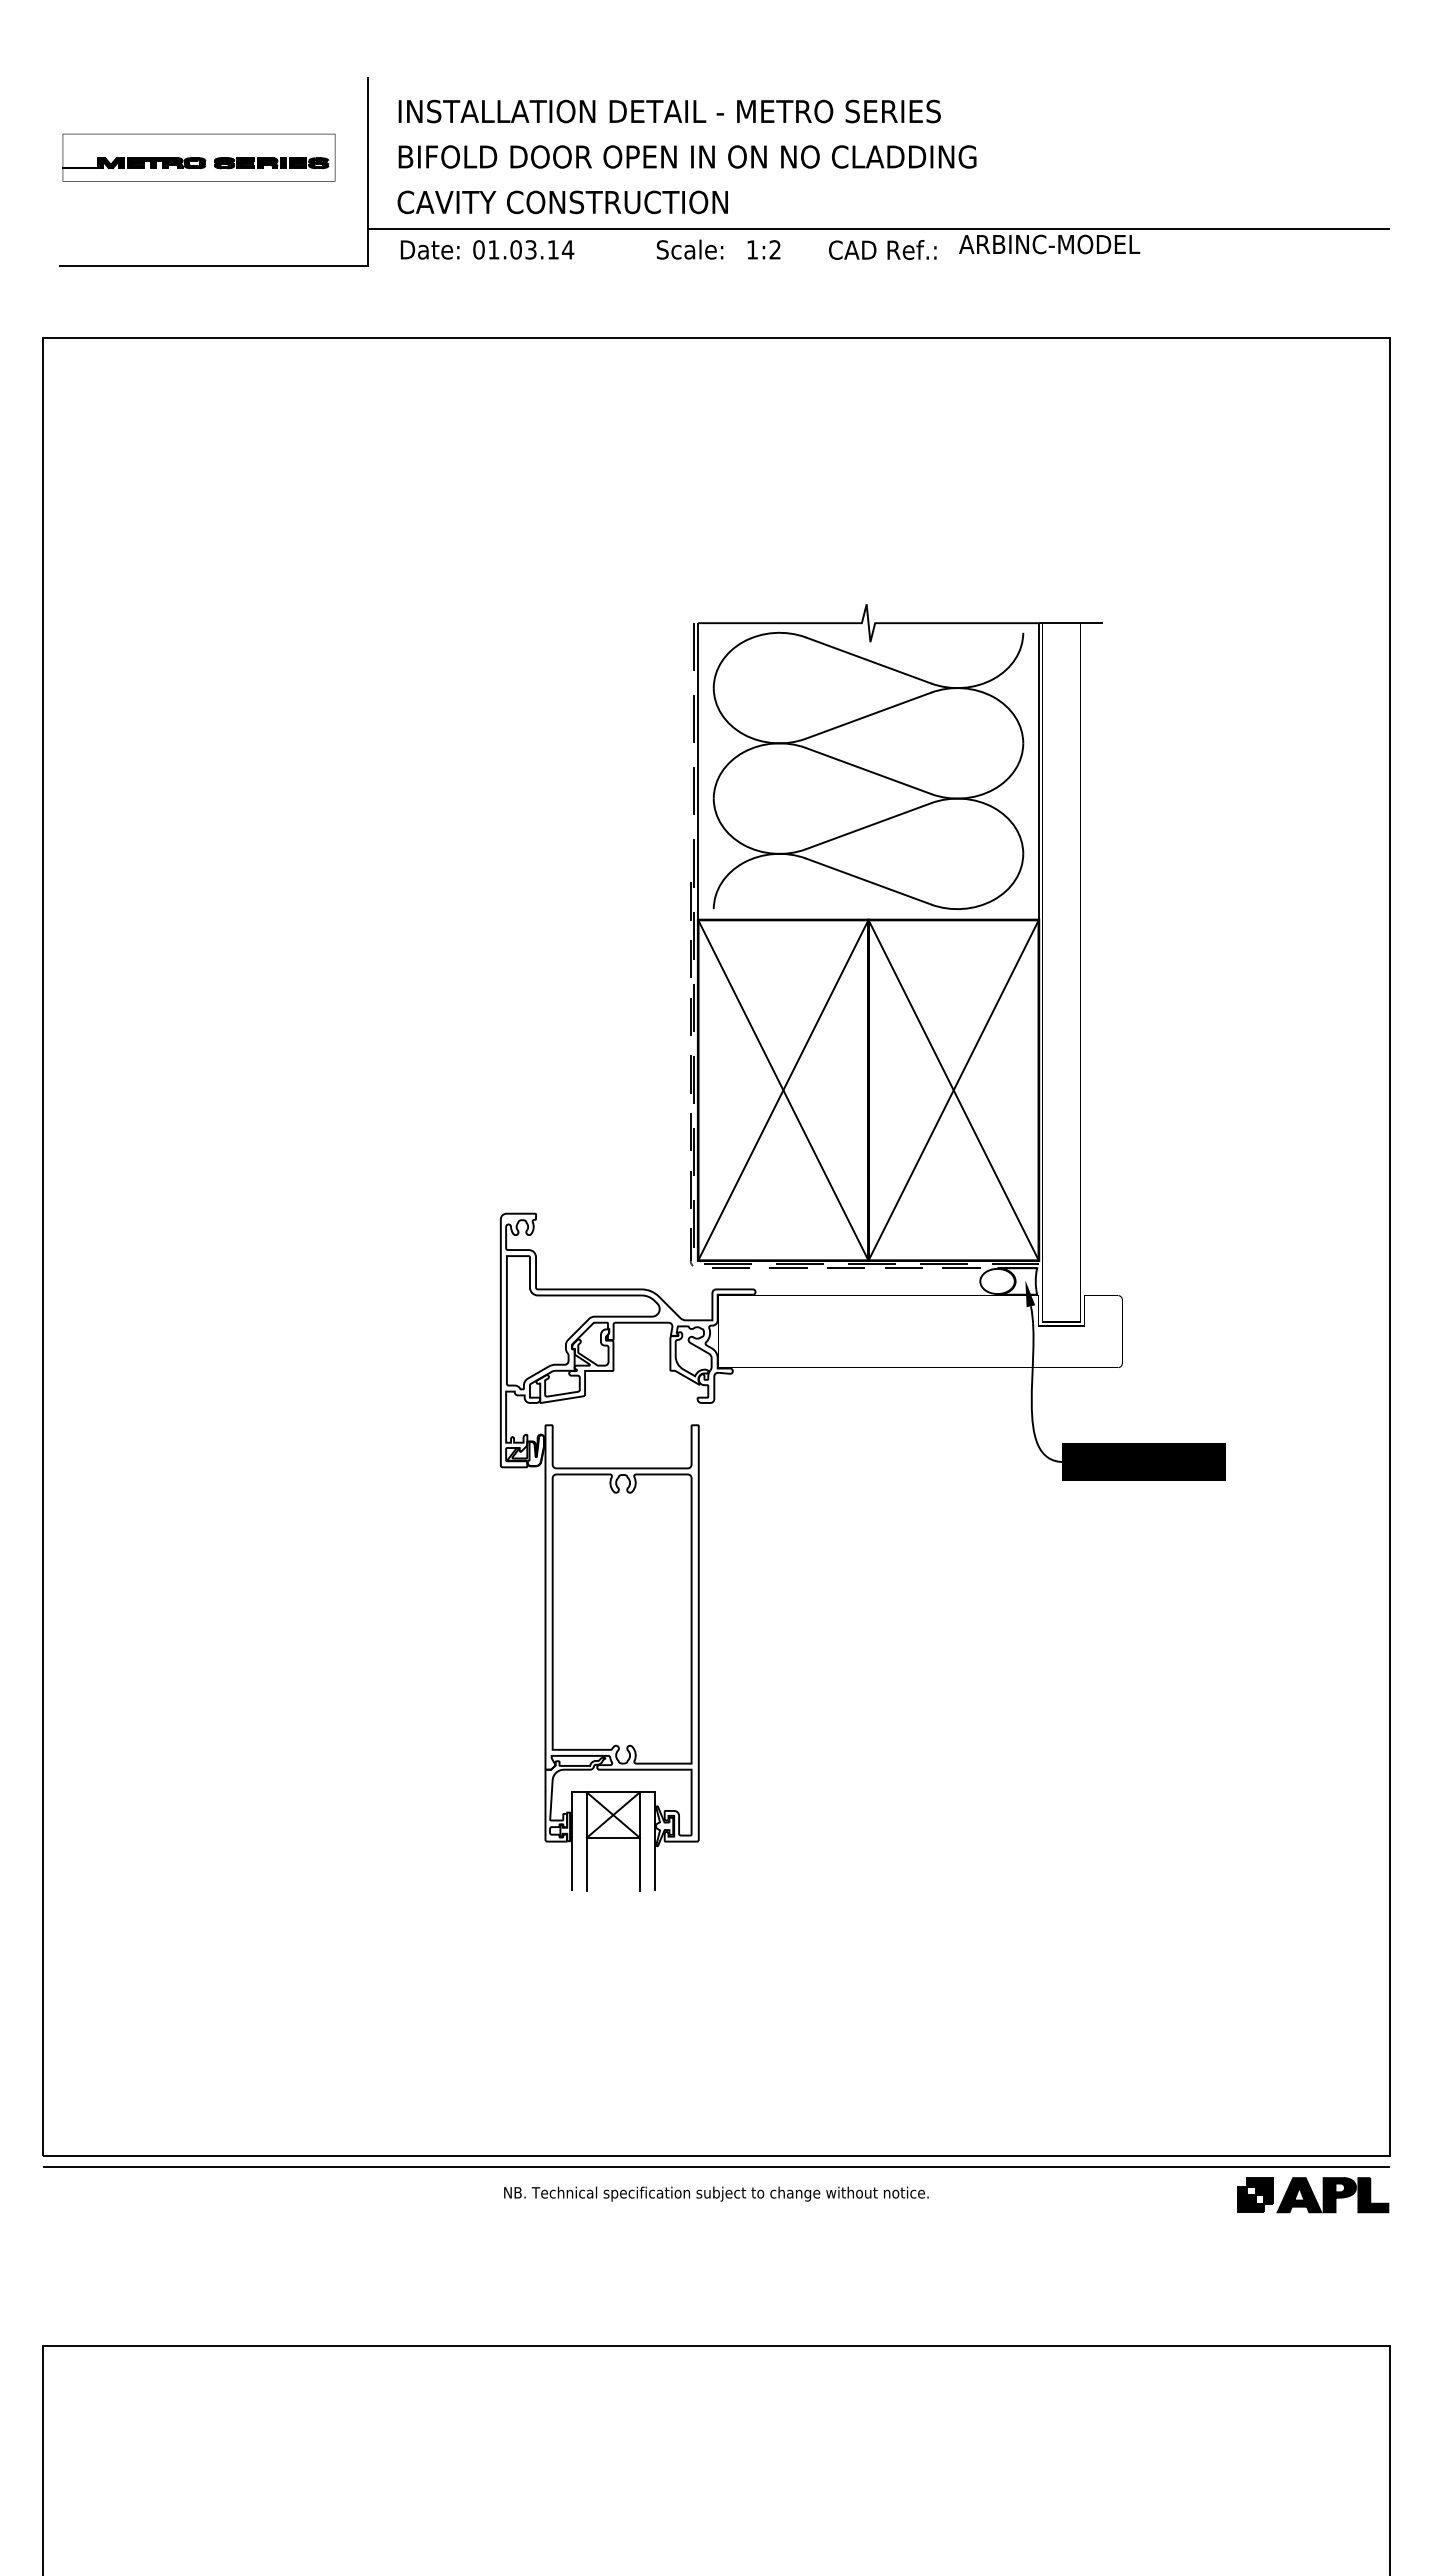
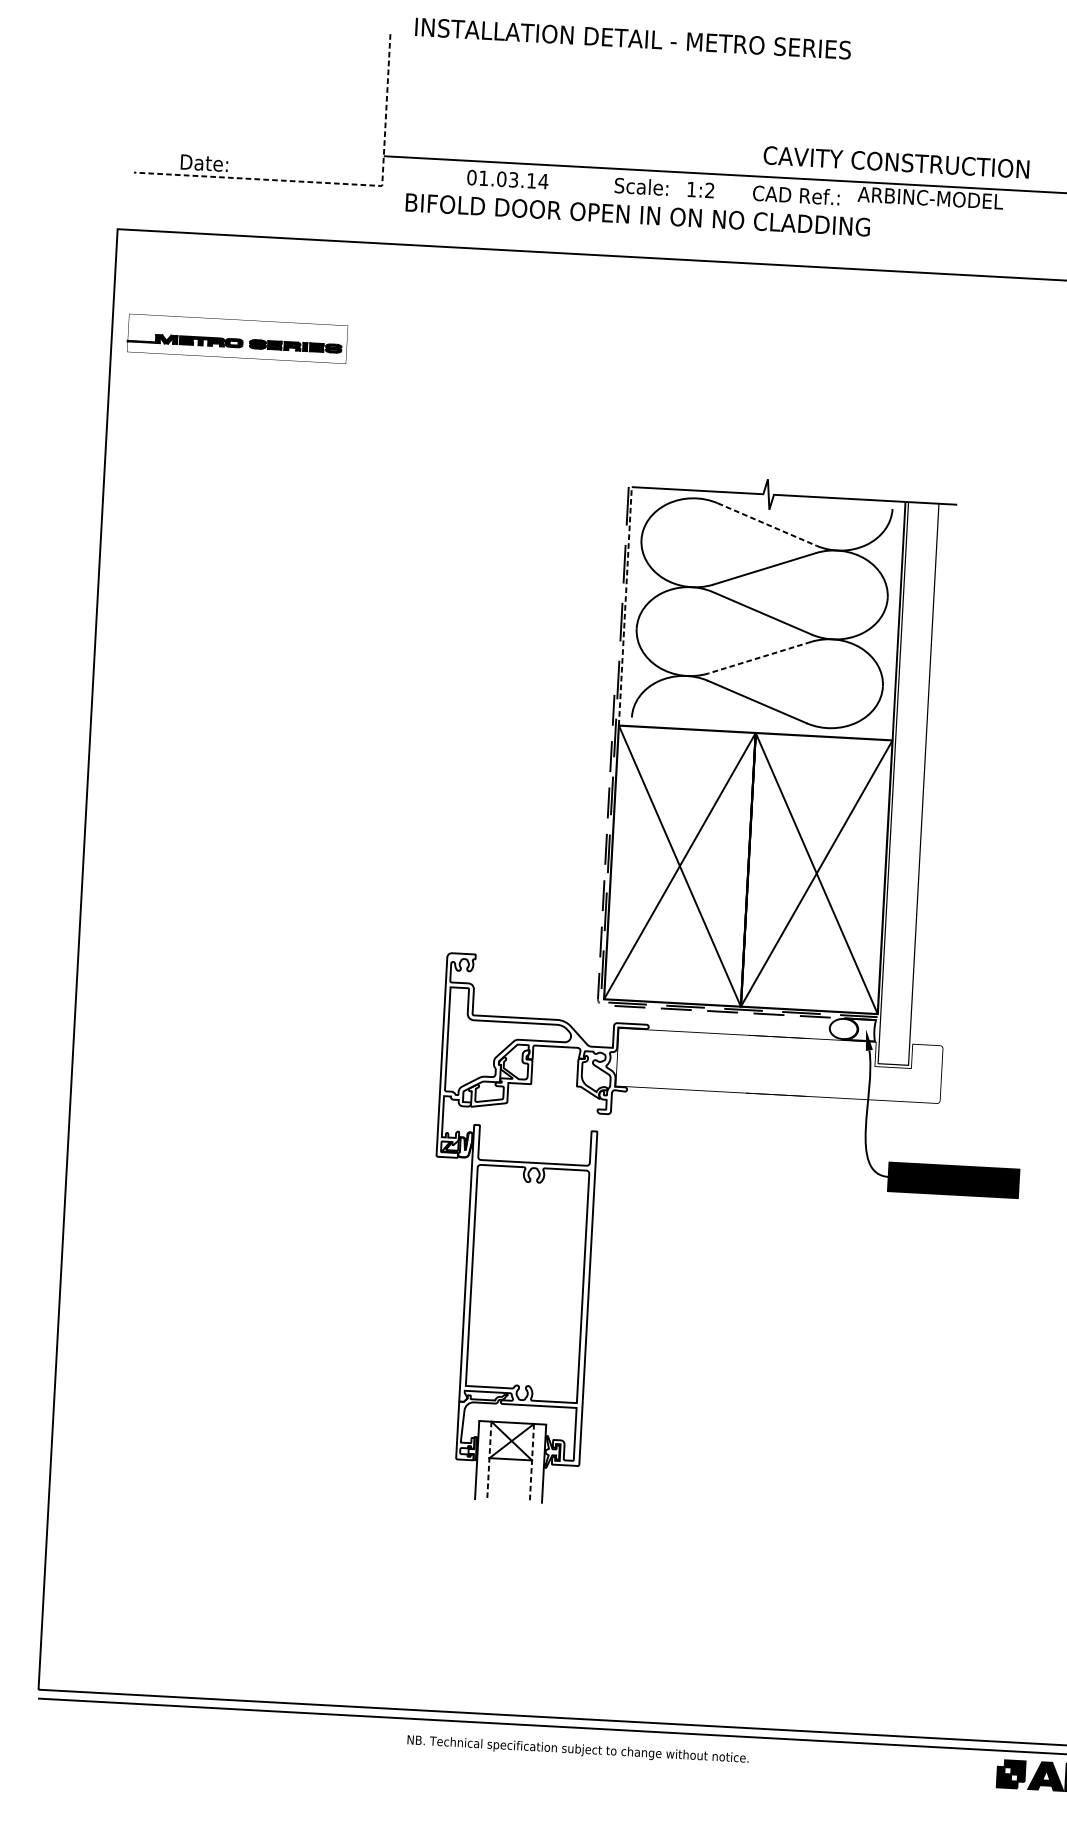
text: (669, 111) -> (632, 38), moved
text: (687, 156) -> (637, 214), moved
part: (198, 157) -> (237, 338), moved
text: (562, 202) -> (896, 162), moved
text: (429, 249) -> (204, 162), moved
line: (308, 266) -> (334, 183), solid -> dashed
line: (868, 660) -> (767, 524), solid -> dashed
line: (698, 771) -> (625, 606), solid -> dashed
line: (868, 826) -> (759, 657), solid -> dashed
line: (586, 1842) -> (489, 1461), solid -> dashed
line: (639, 1842) -> (531, 1464), solid -> dashed

